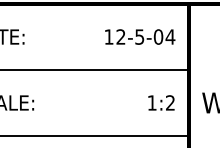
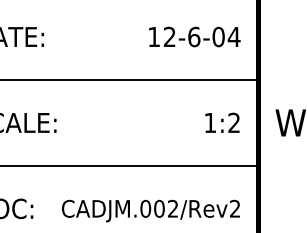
text: (139, 36) -> (194, 36), 12-5-04 -> 12-6-04

